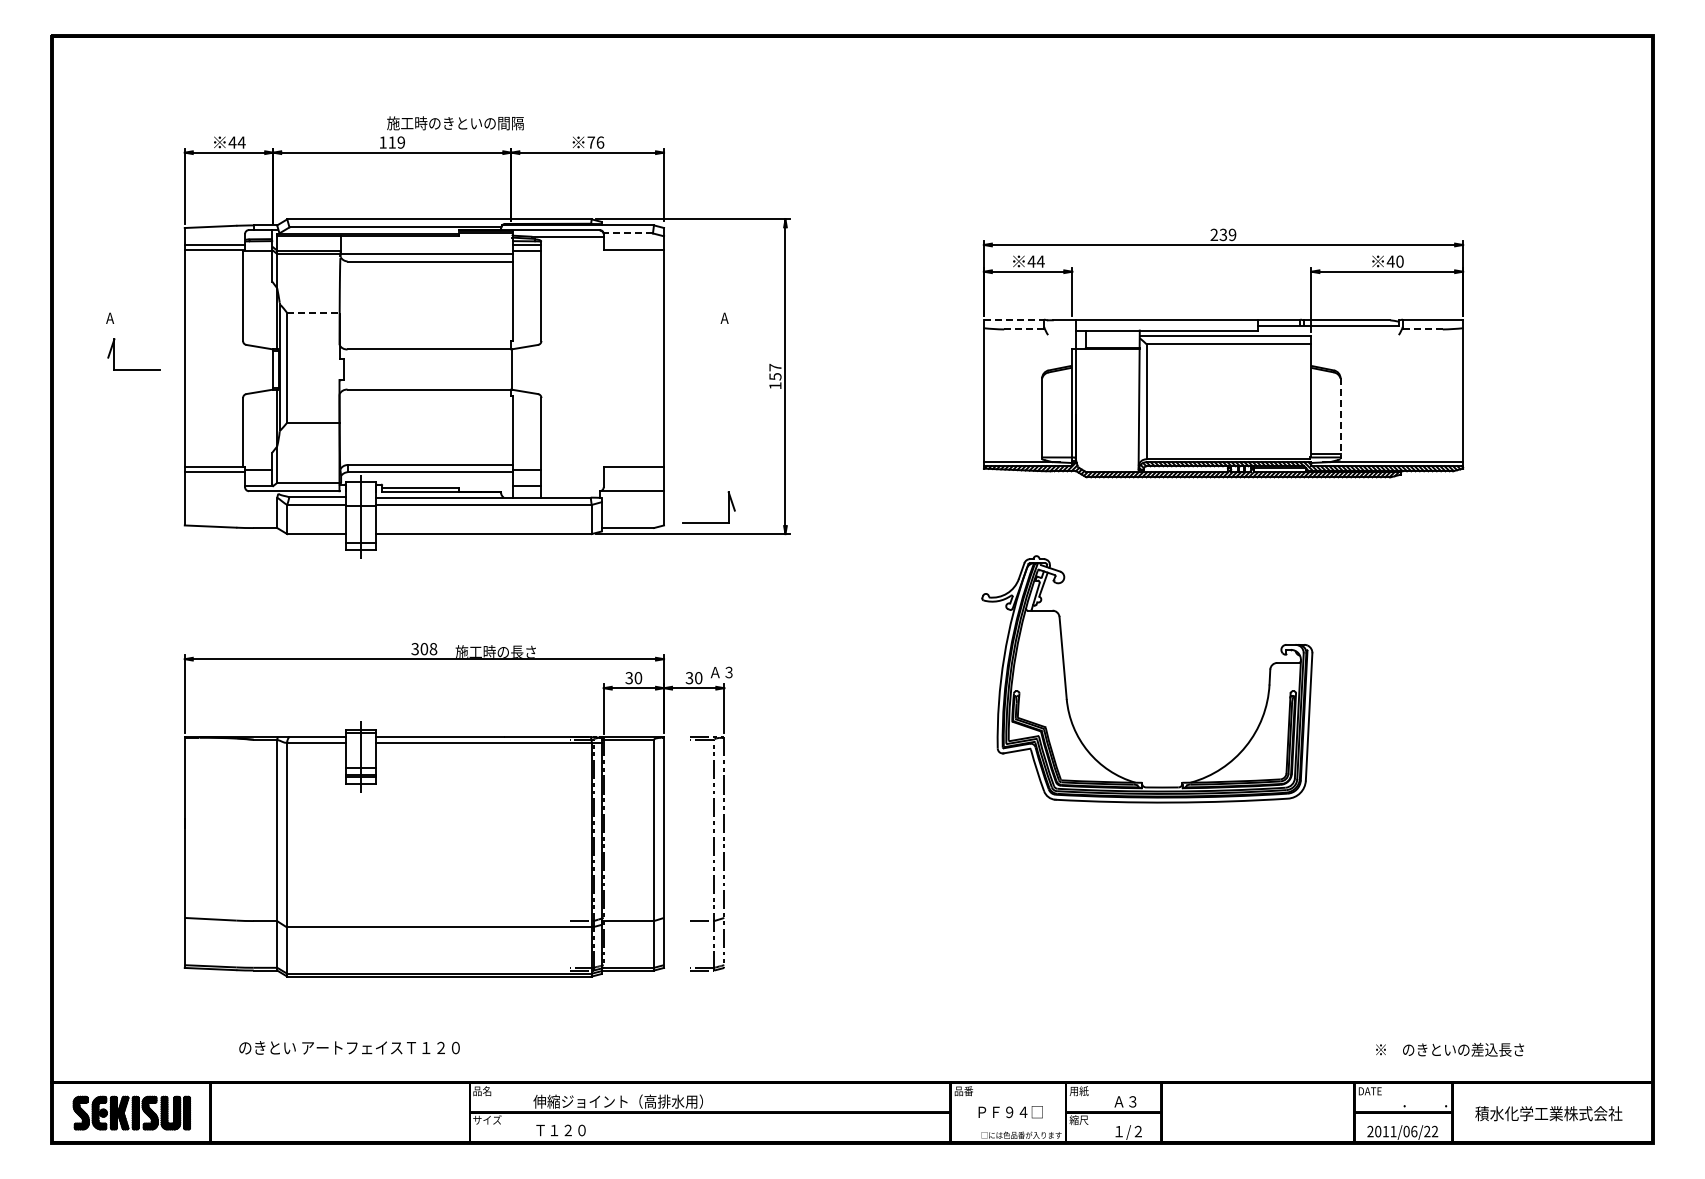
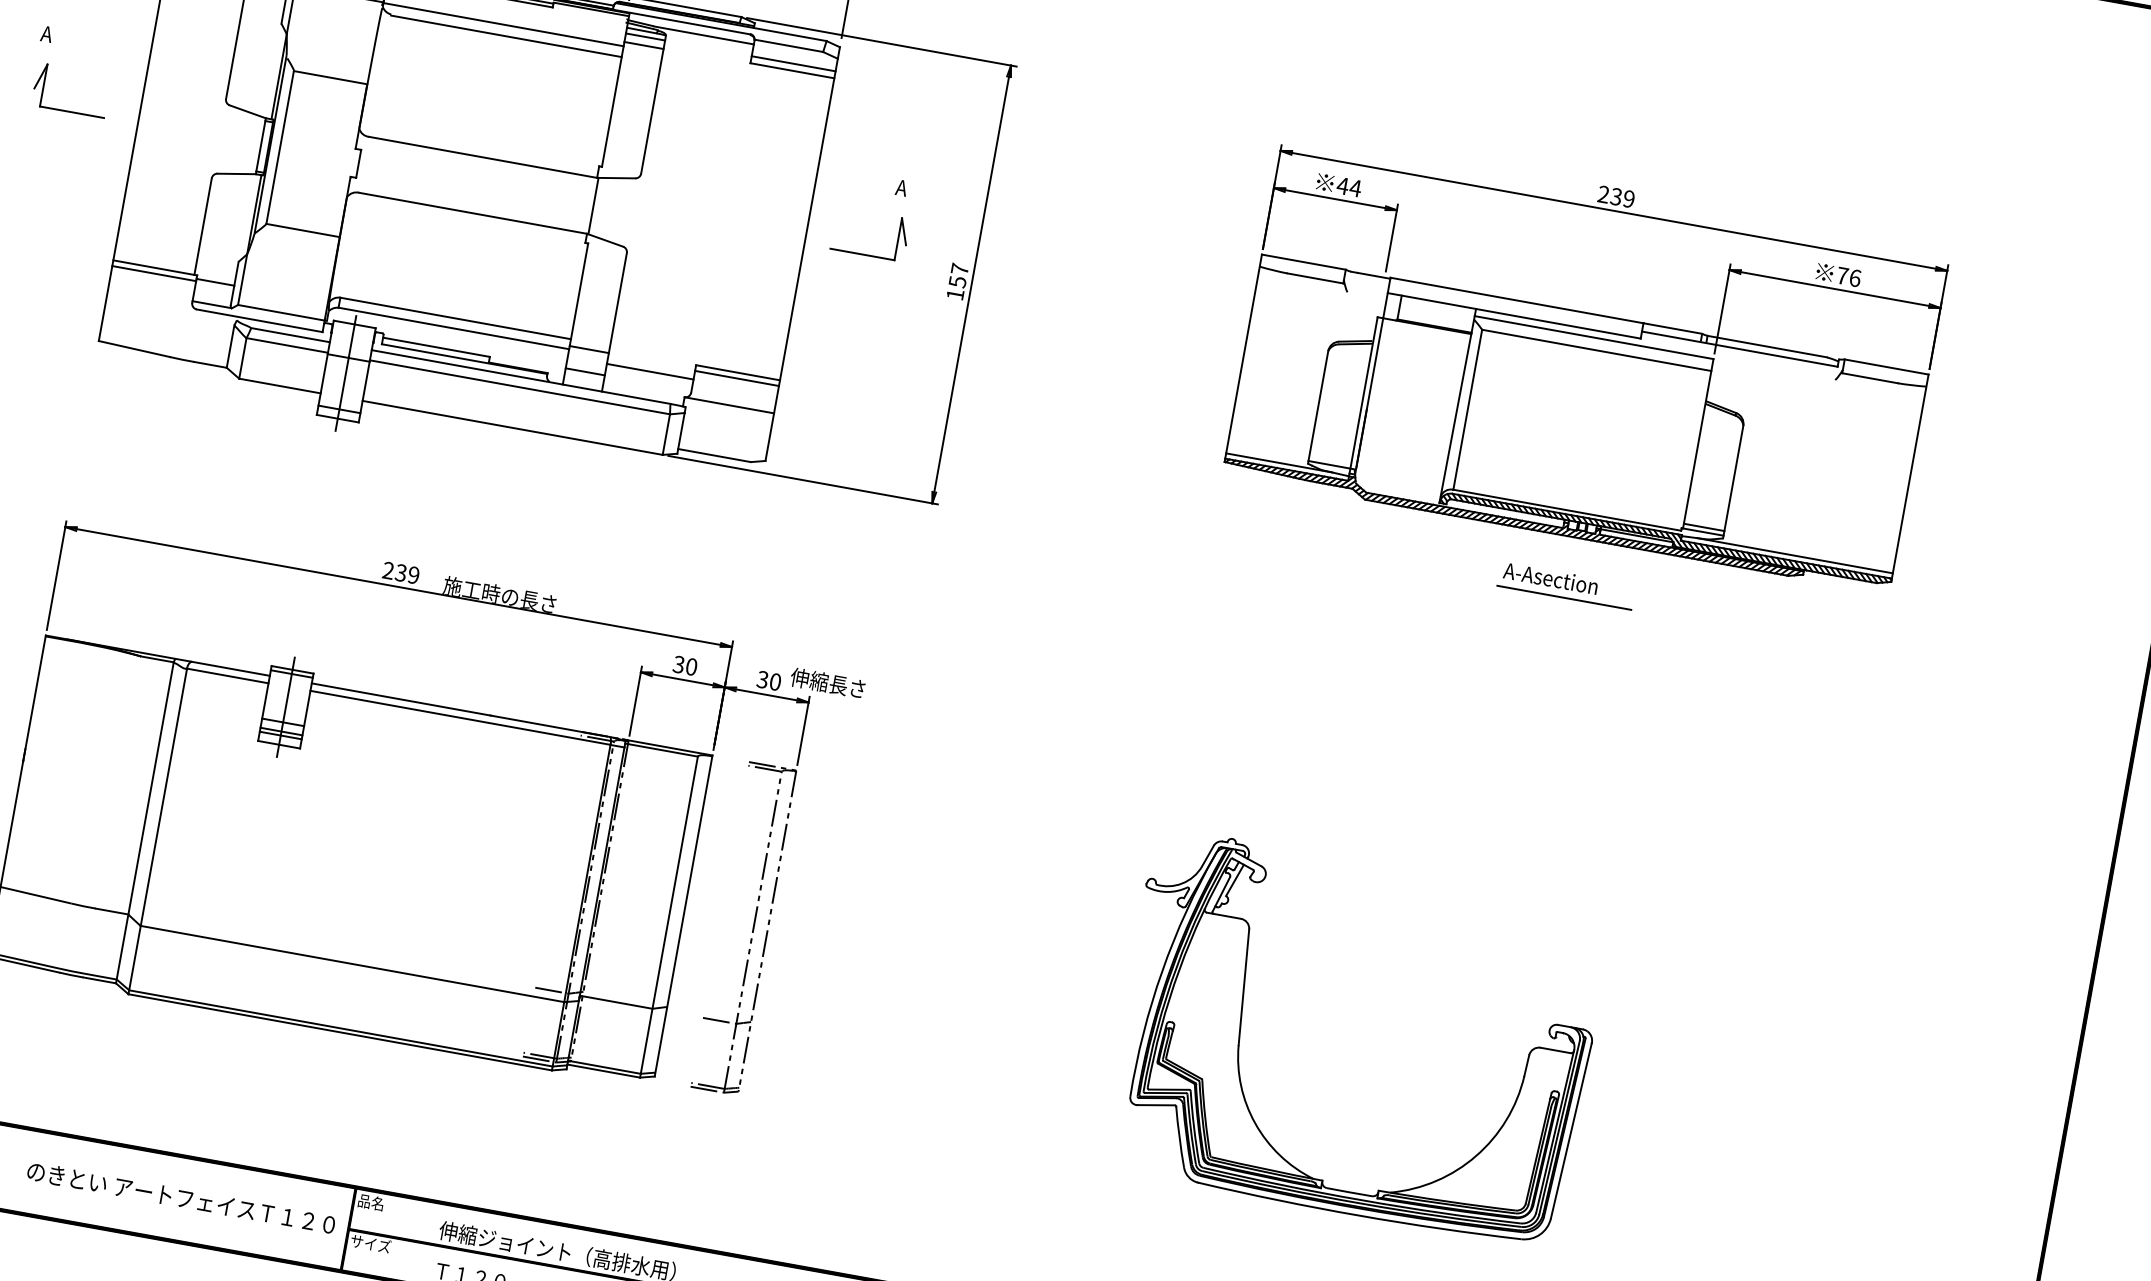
line: (628, 233) -> (789, 45), dashed -> solid
line: (633, 245) -> (793, 63), added
text: (1394, 261) -> (1847, 276), 40 -> 76
line: (313, 313) -> (330, 78), dashed -> solid
line: (1014, 319) -> (1304, 262), dashed -> solid
line: (1024, 329) -> (1315, 278), dashed -> solid
line: (1423, 329) -> (1871, 378), dashed -> solid
line: (1340, 418) -> (1733, 481), dashed -> solid
line: (633, 471) -> (736, 378), added
line: (572, 477) -> (650, 371), added
part: (1237, 512) -> (1566, 586), added
part: (708, 522) -> (866, 255), moved
text: (424, 649) -> (401, 573), 308 -> 239
text: (734, 672) -> (826, 683), Ａ３ -> 伸縮長さ
part: (1066, 681) -> (1242, 1020), moved
text: (349, 1047) -> (181, 1197), moved

